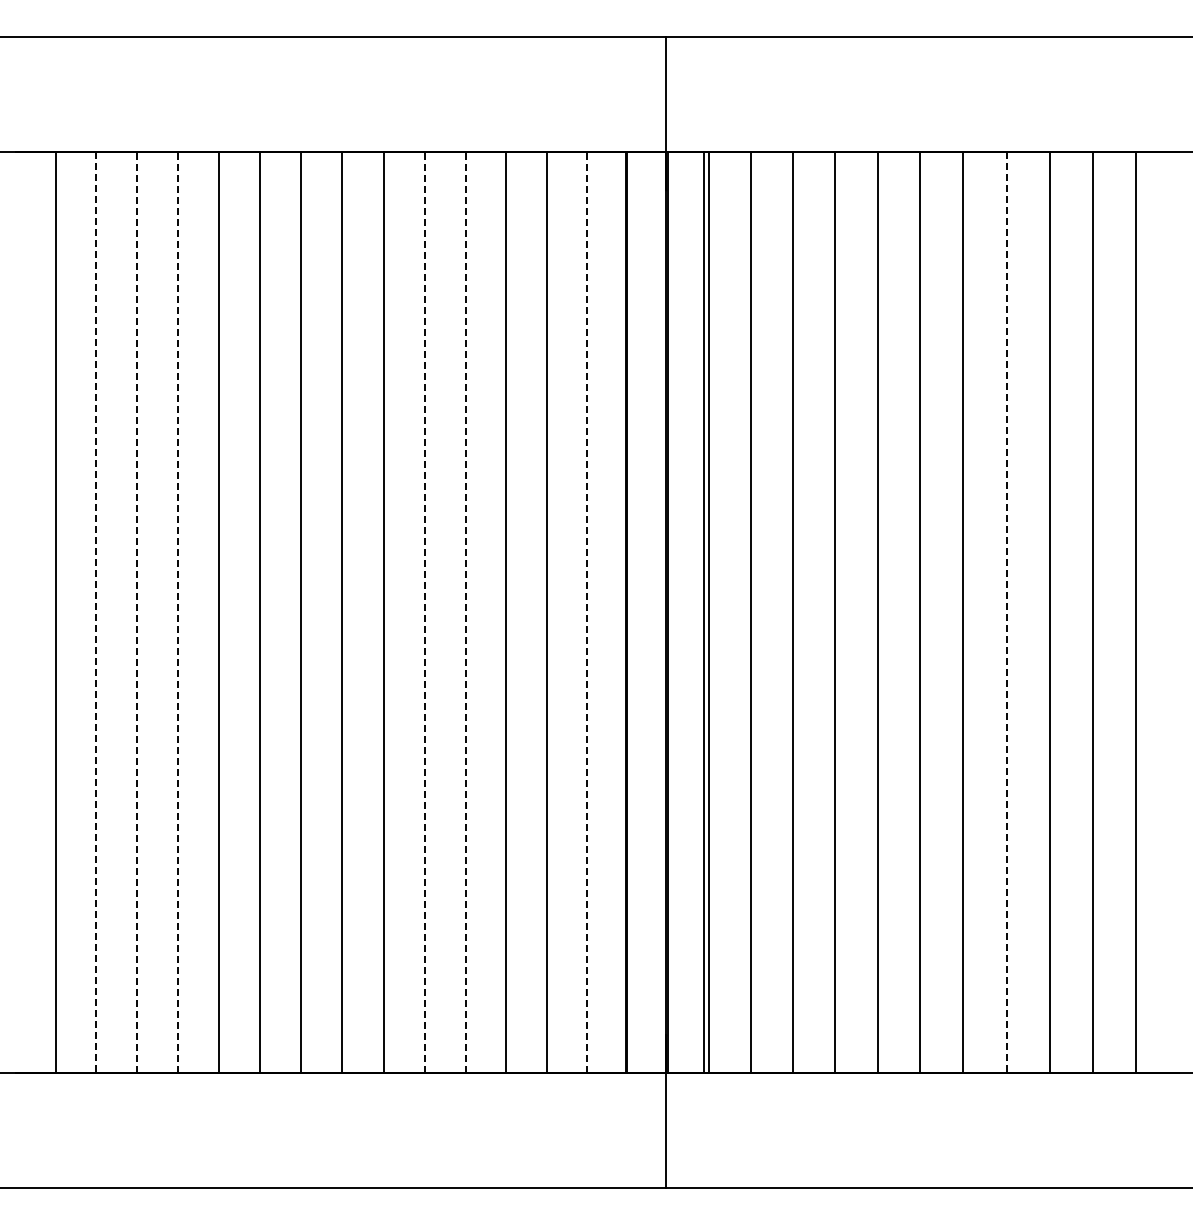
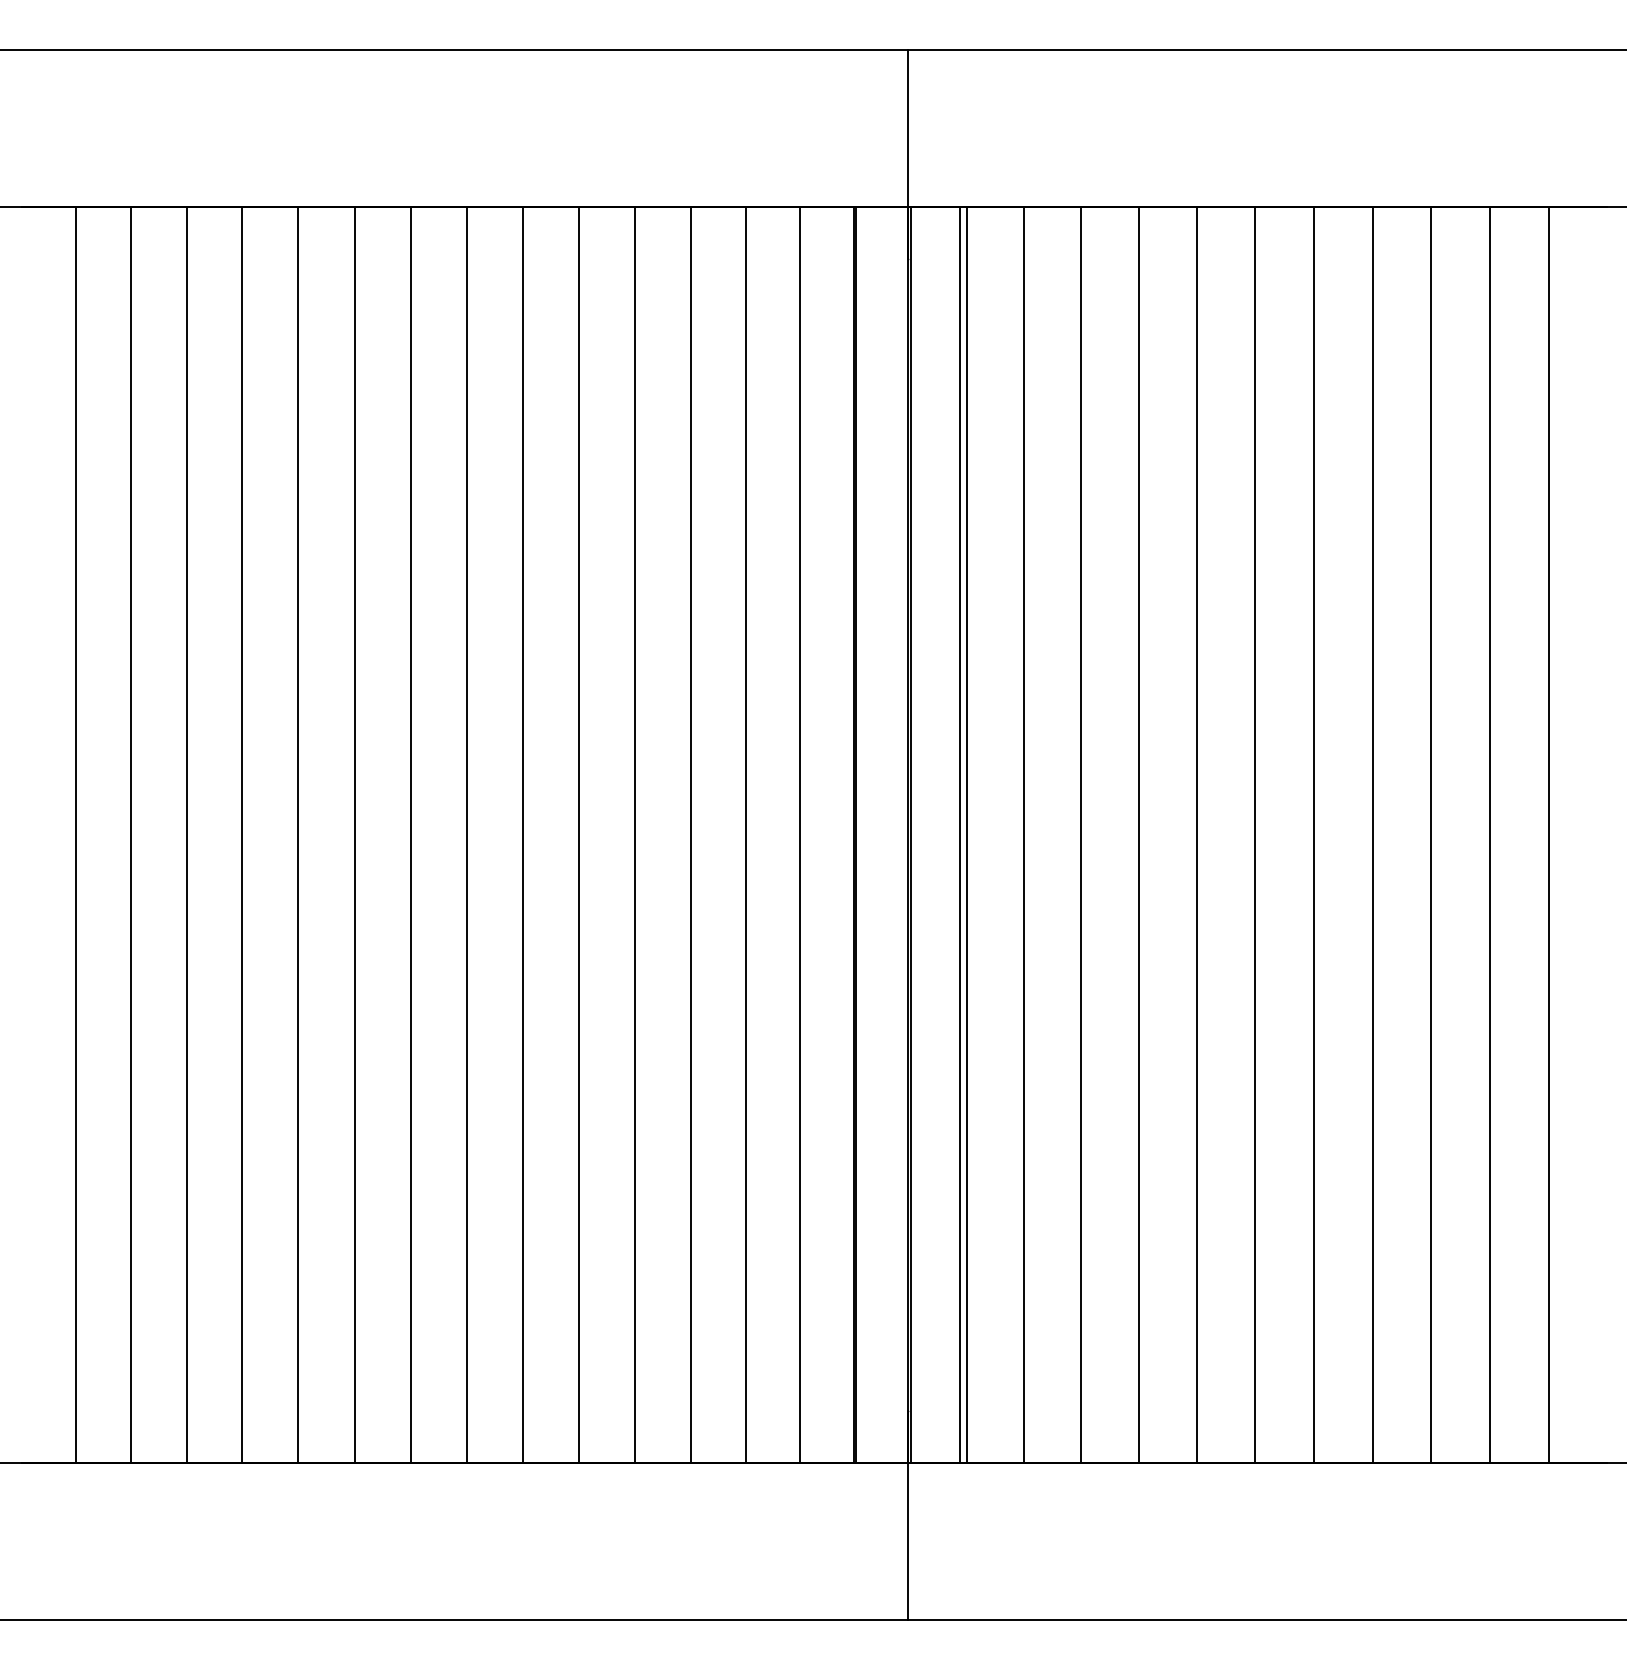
line: (96, 612) -> (131, 835), dashed -> solid
line: (136, 612) -> (186, 835), dashed -> solid
line: (177, 612) -> (242, 835), dashed -> solid
line: (424, 612) -> (578, 835), dashed -> solid
line: (465, 612) -> (634, 835), dashed -> solid
line: (586, 612) -> (799, 835), dashed -> solid
line: (1006, 612) -> (1372, 835), dashed -> solid

